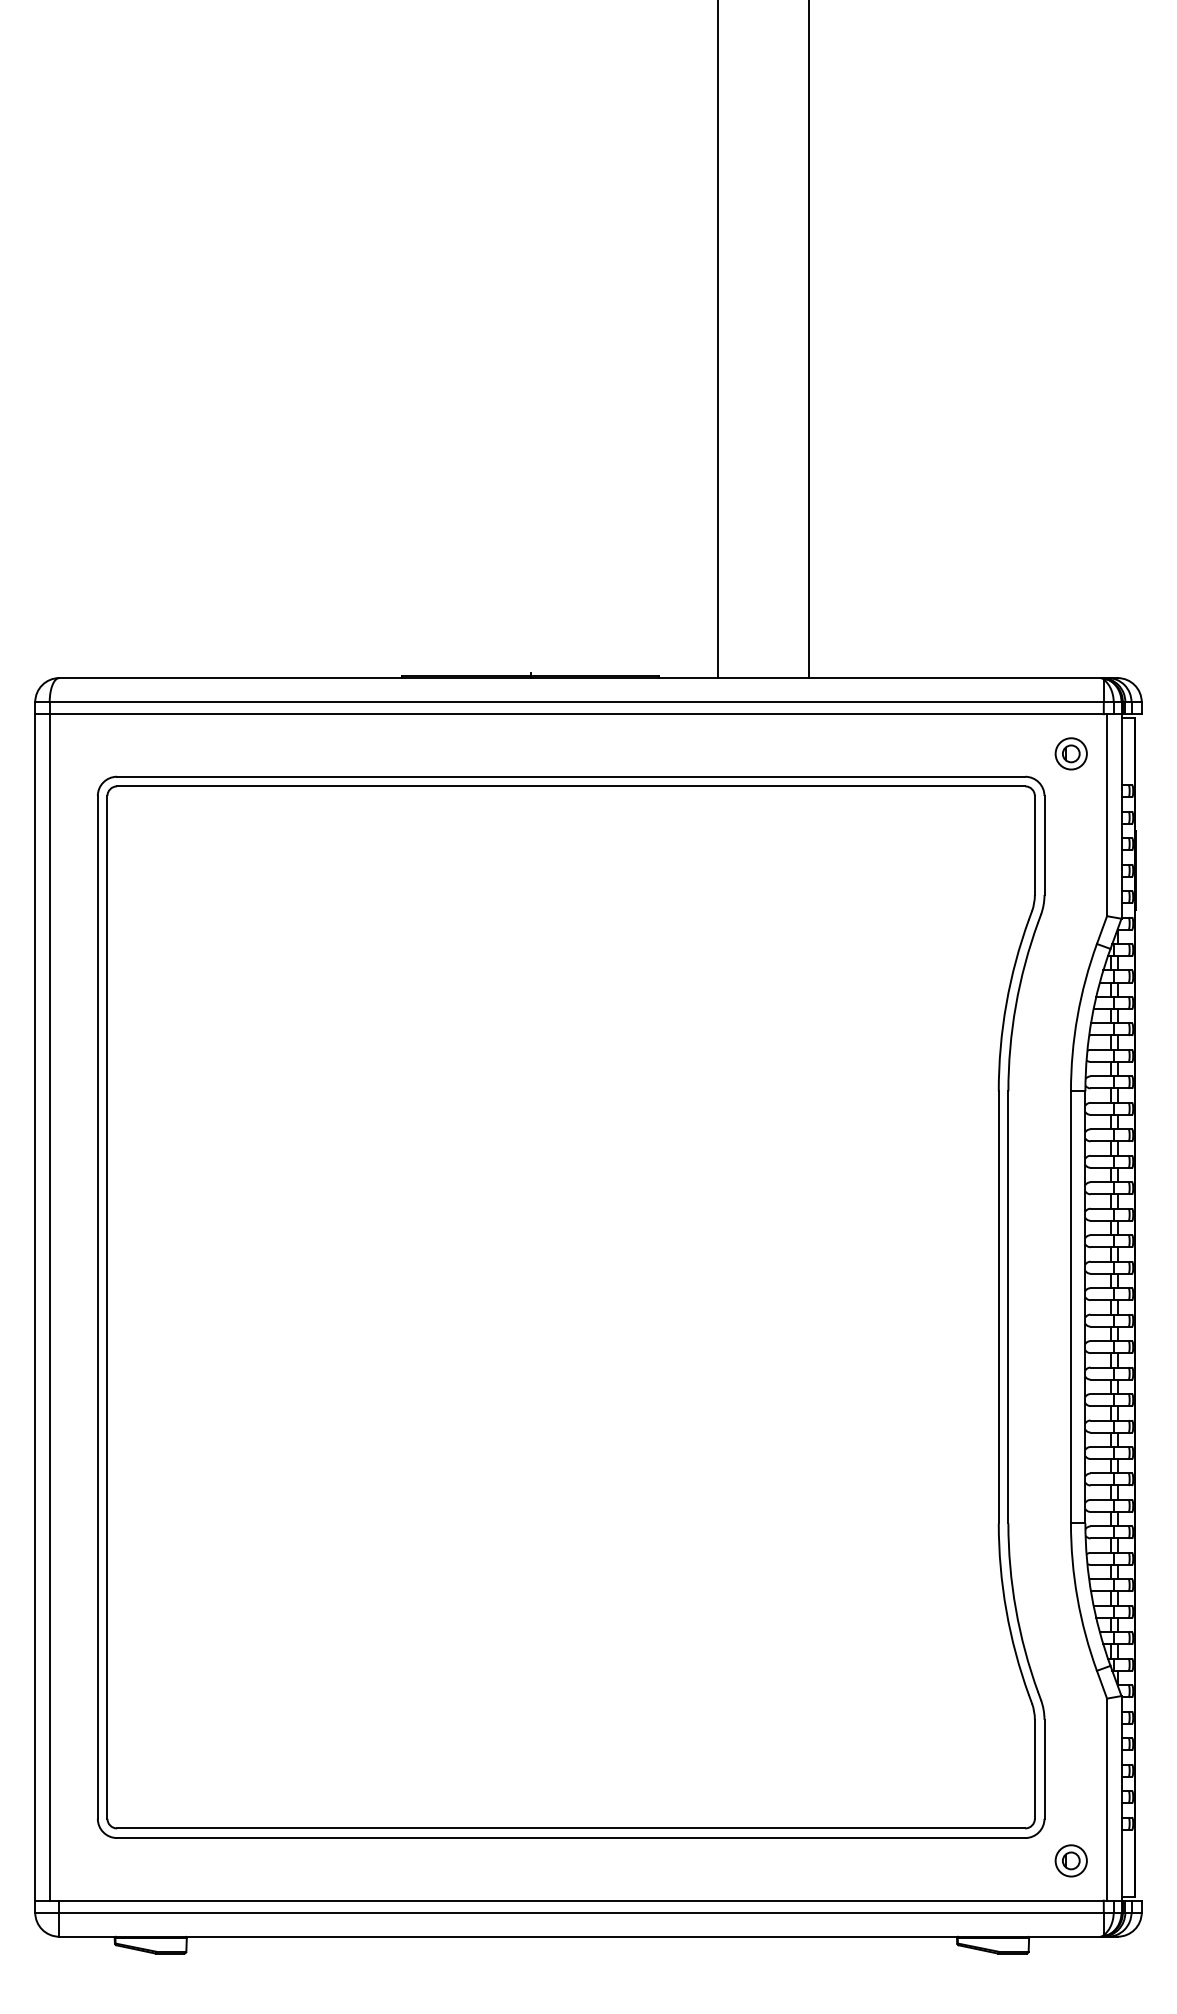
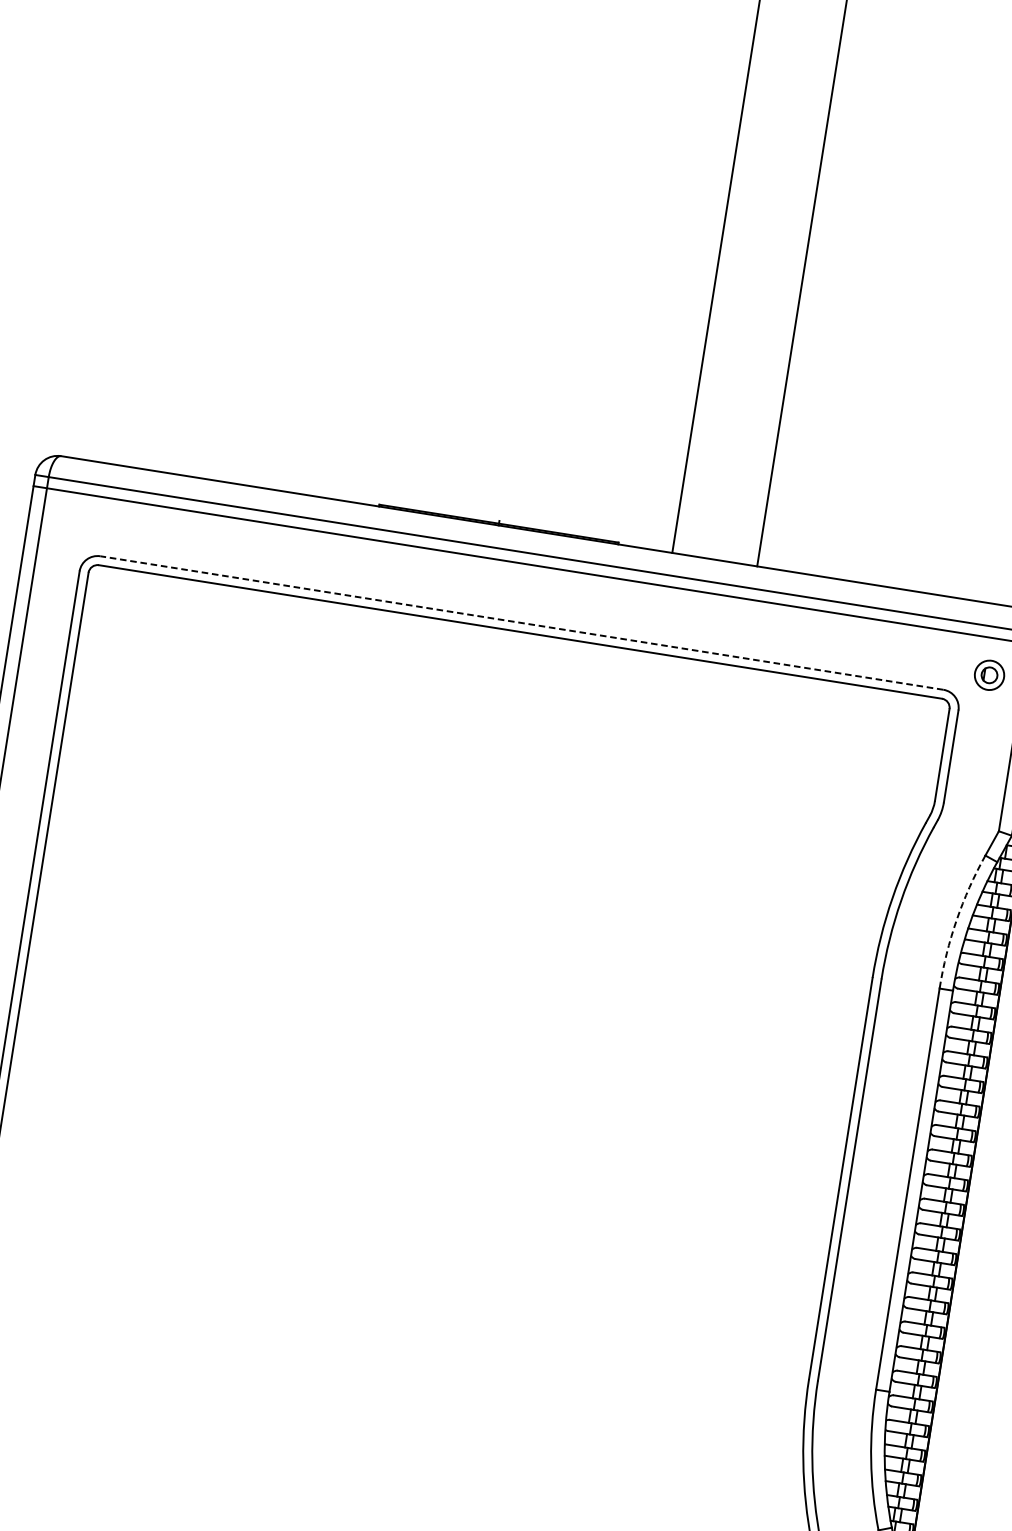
line: (570, 776) -> (521, 622), solid -> dashed
arc: (1077, 1016) -> (956, 920), solid -> dashed

